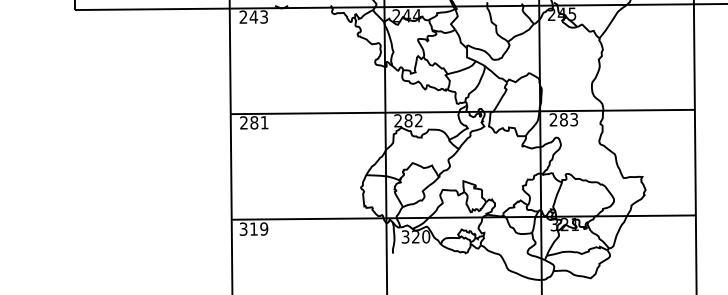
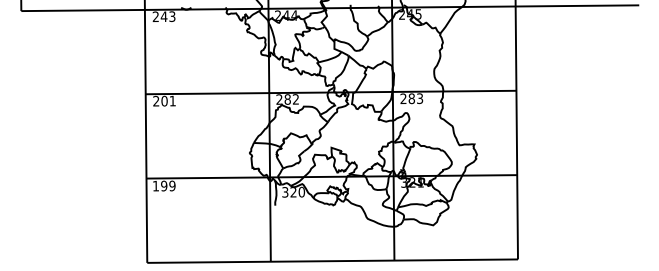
text: (254, 123) -> (164, 101), 281 -> 201
text: (249, 228) -> (160, 185), 319 -> 199

